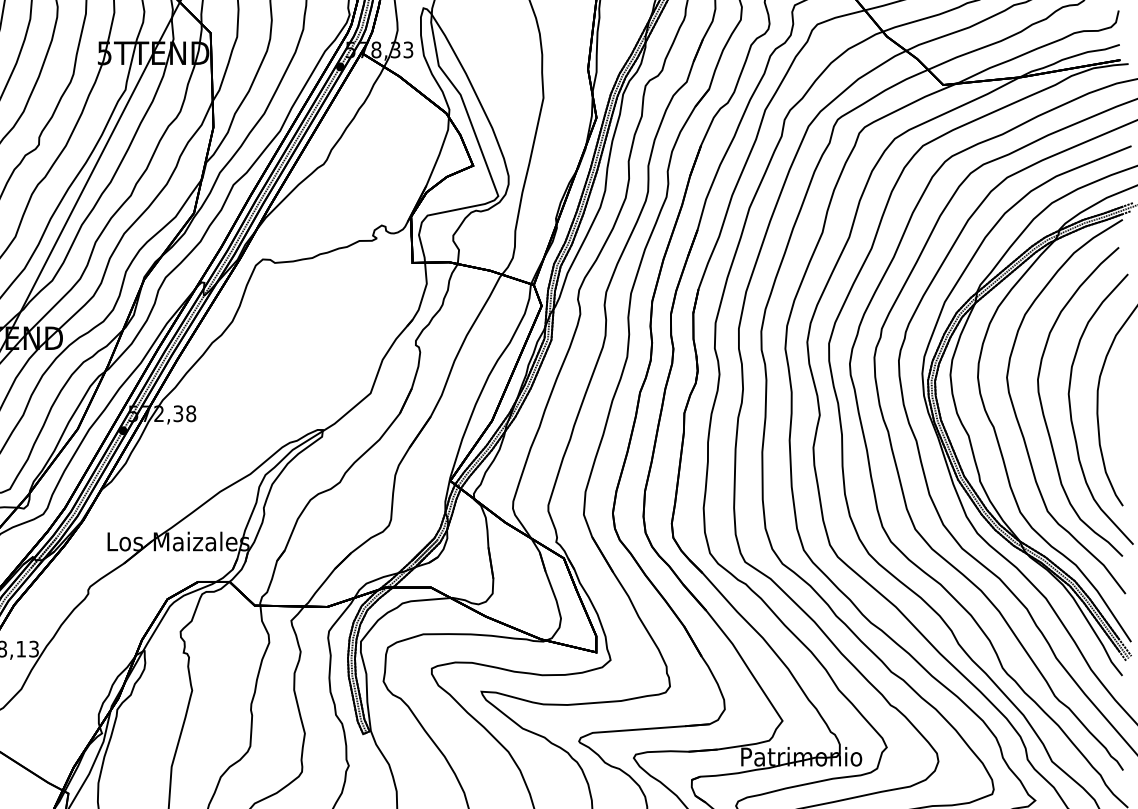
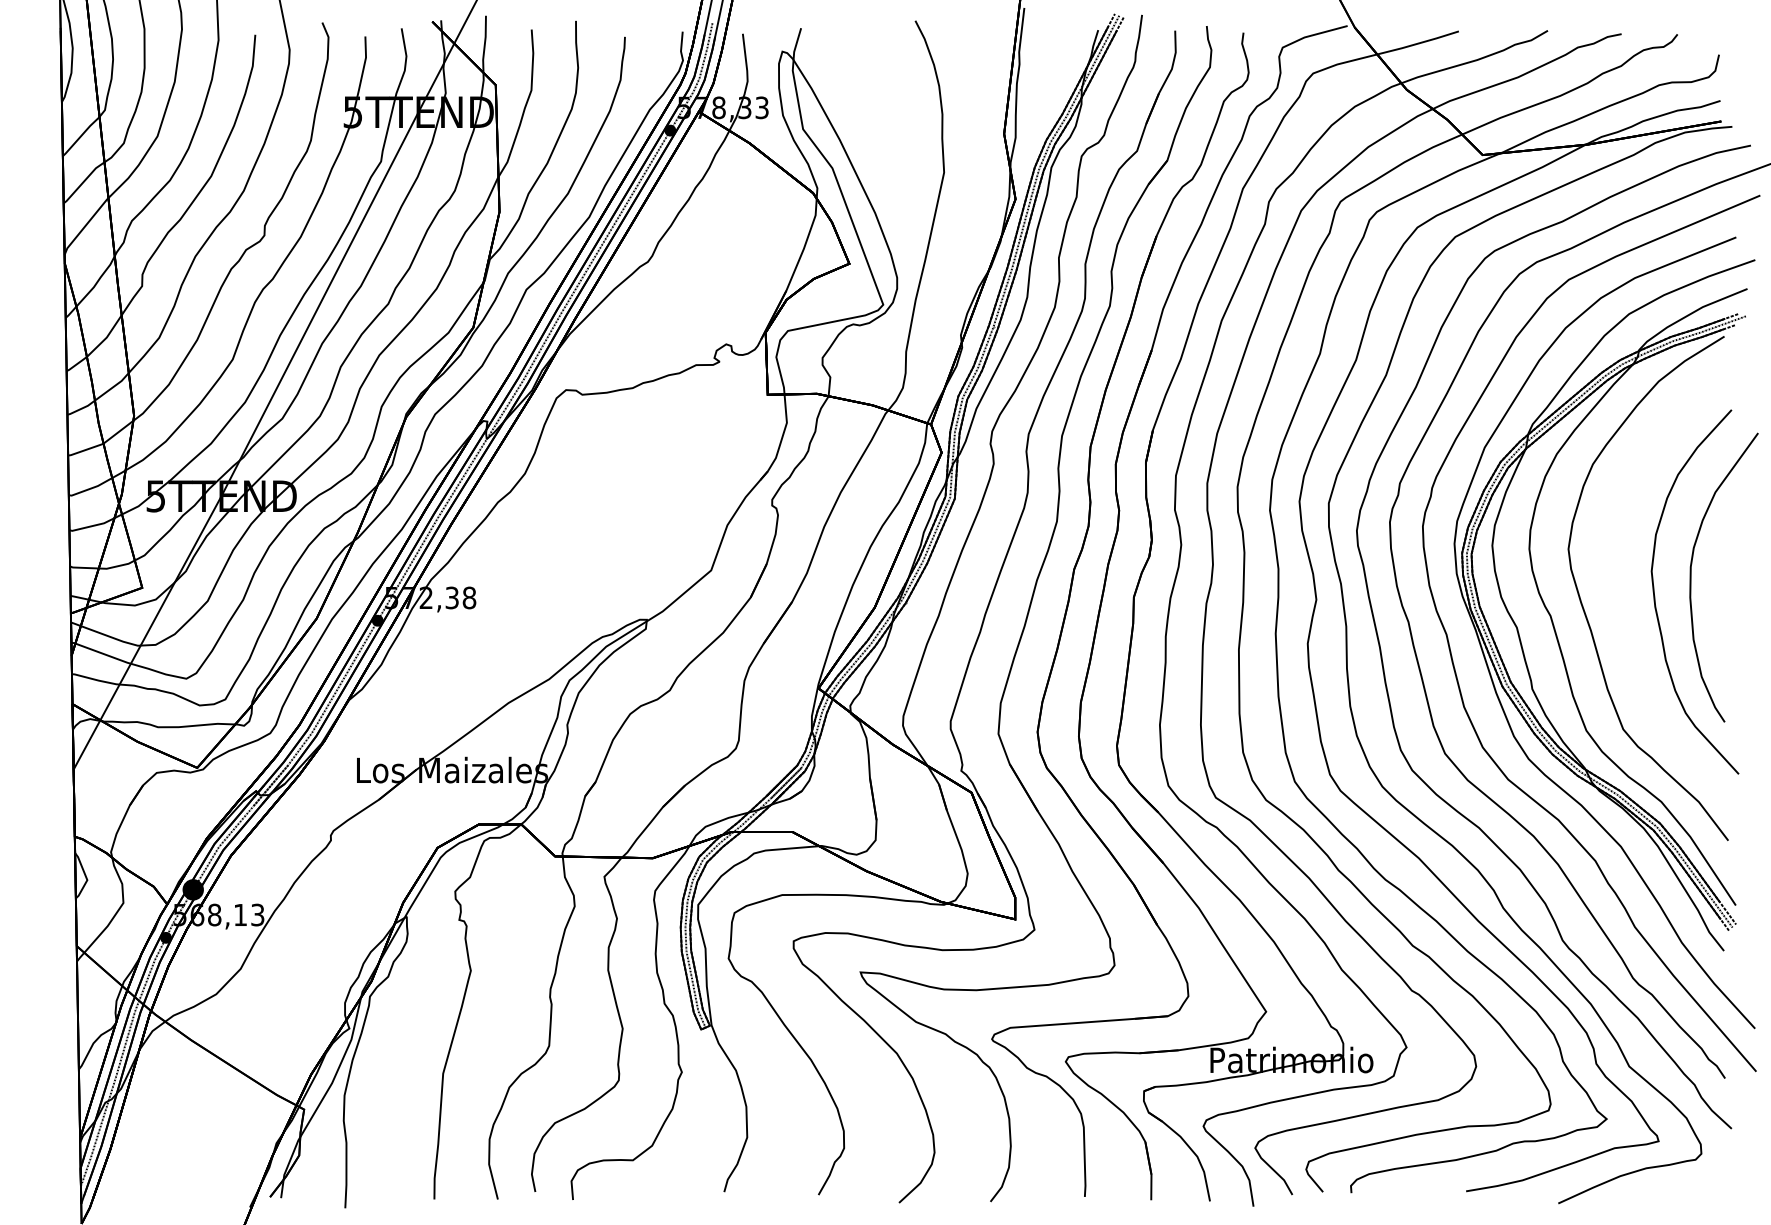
part: (1043, 409) -> (1617, 592), removed

